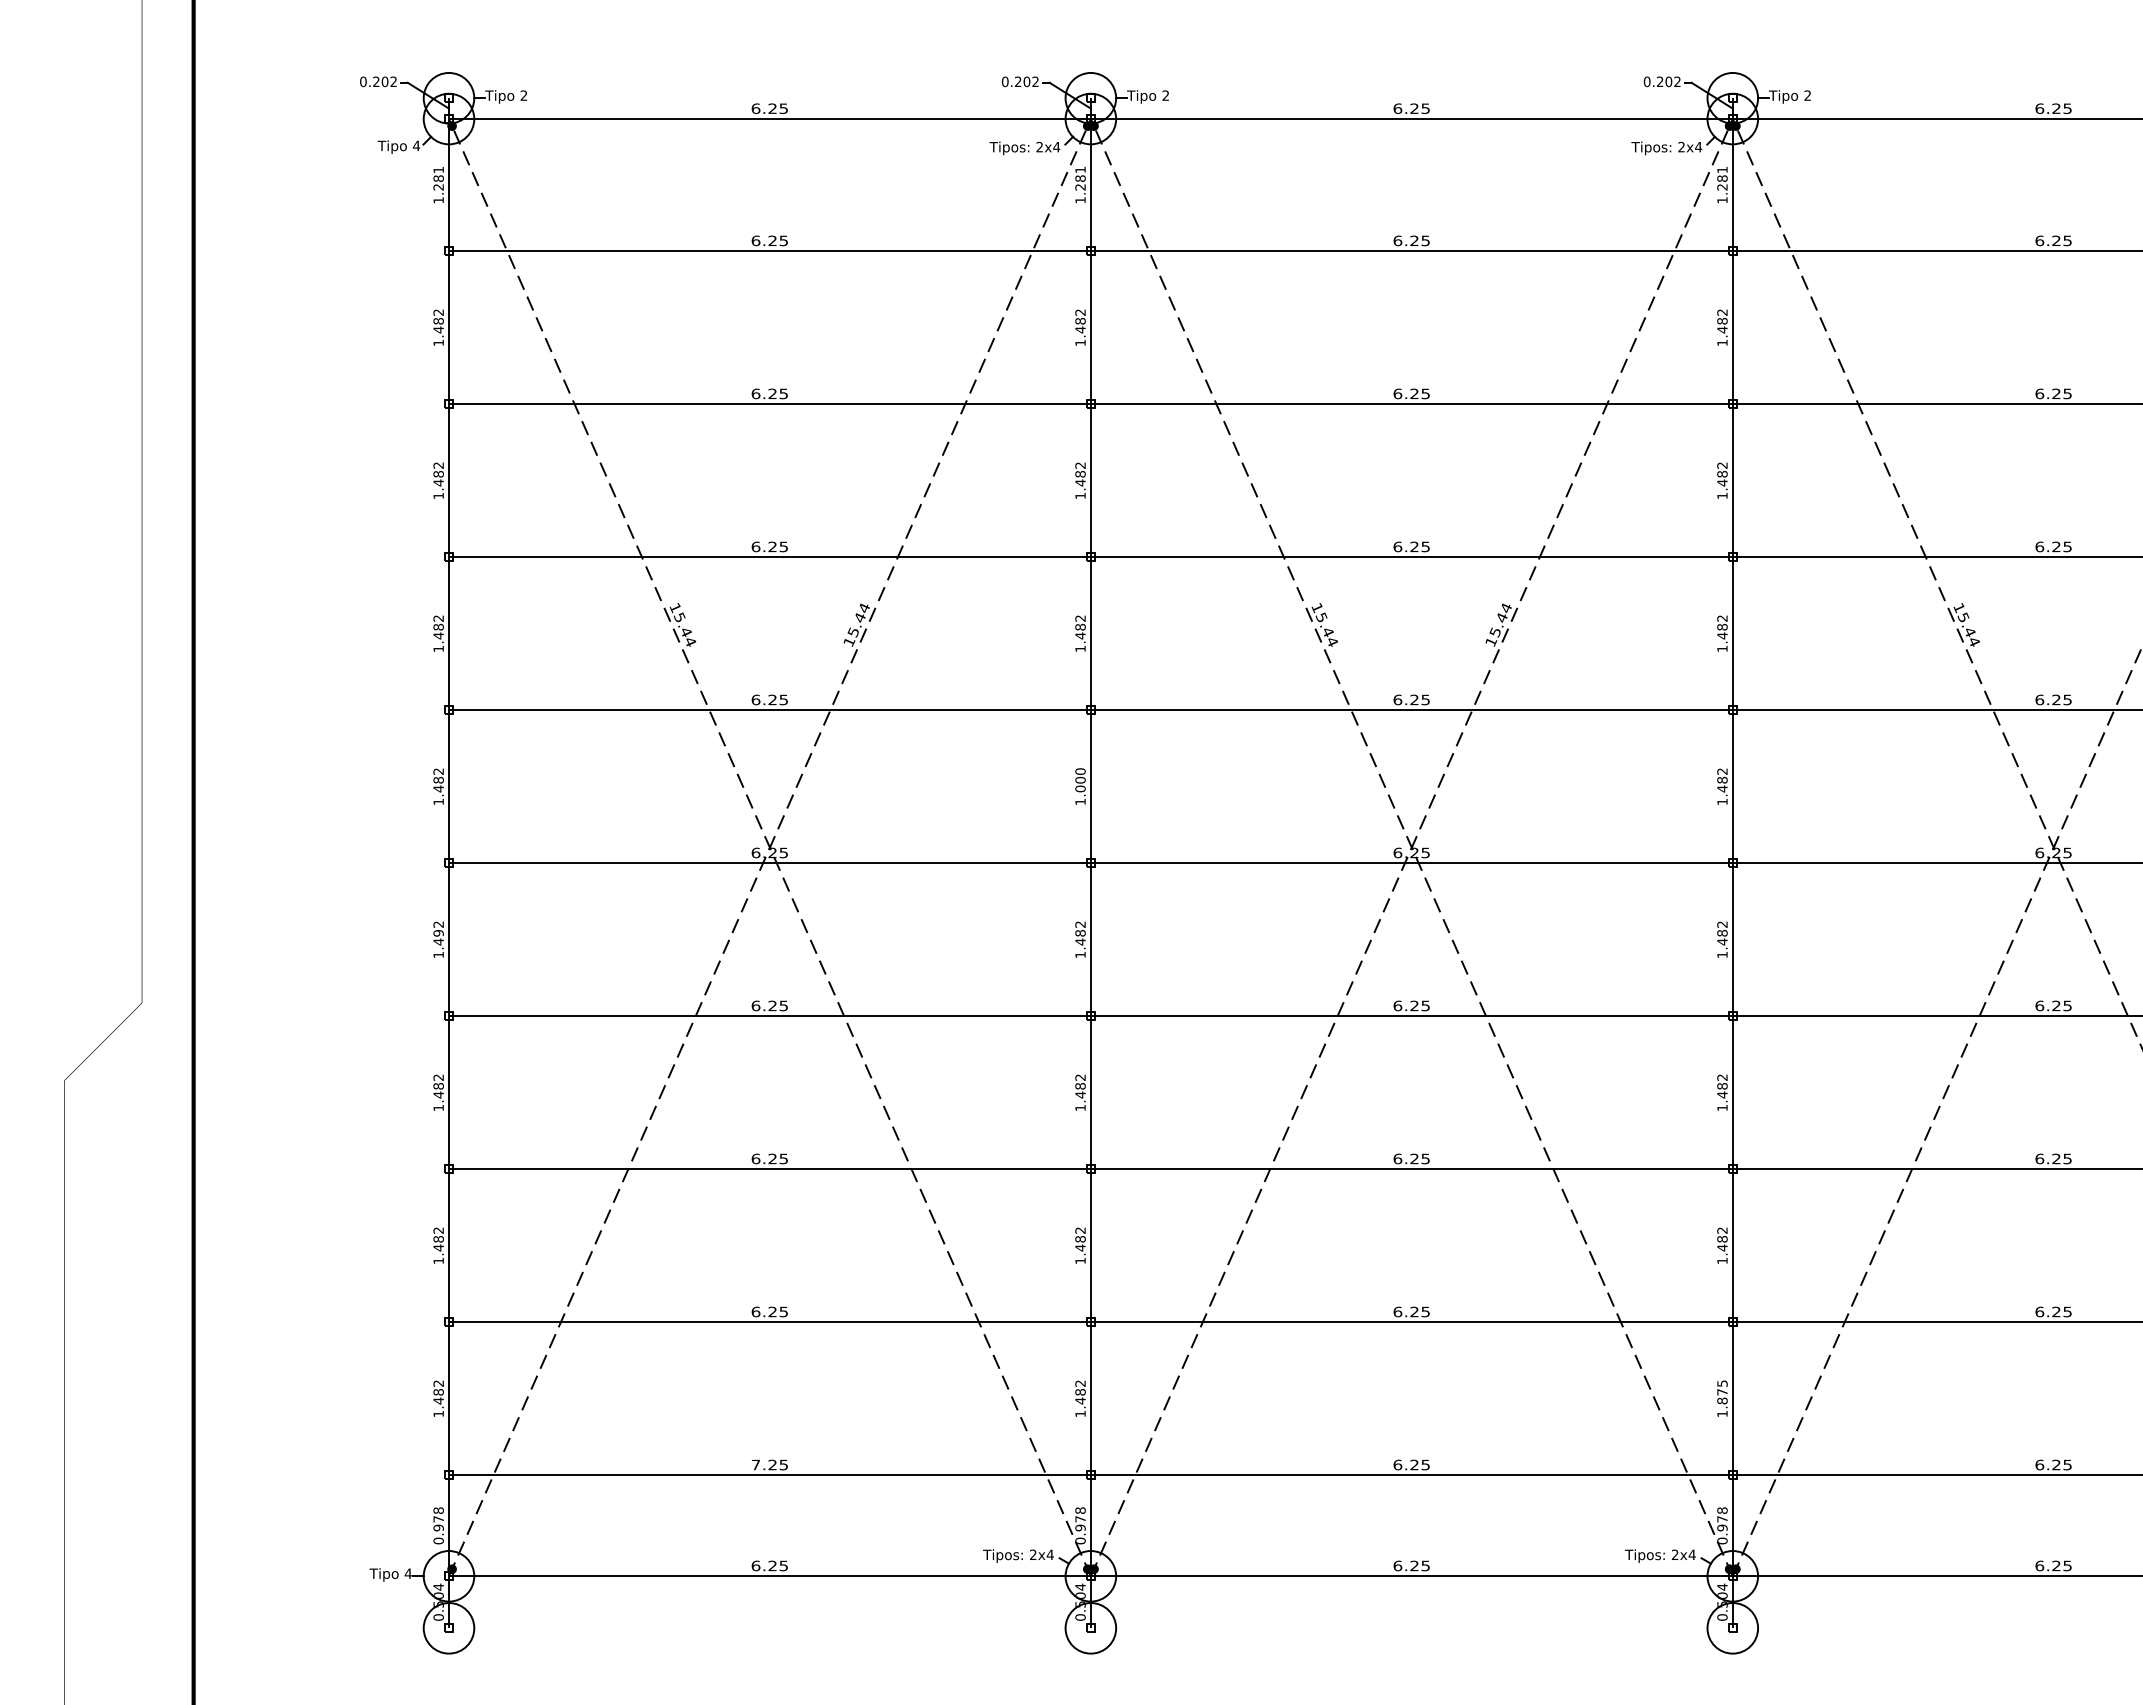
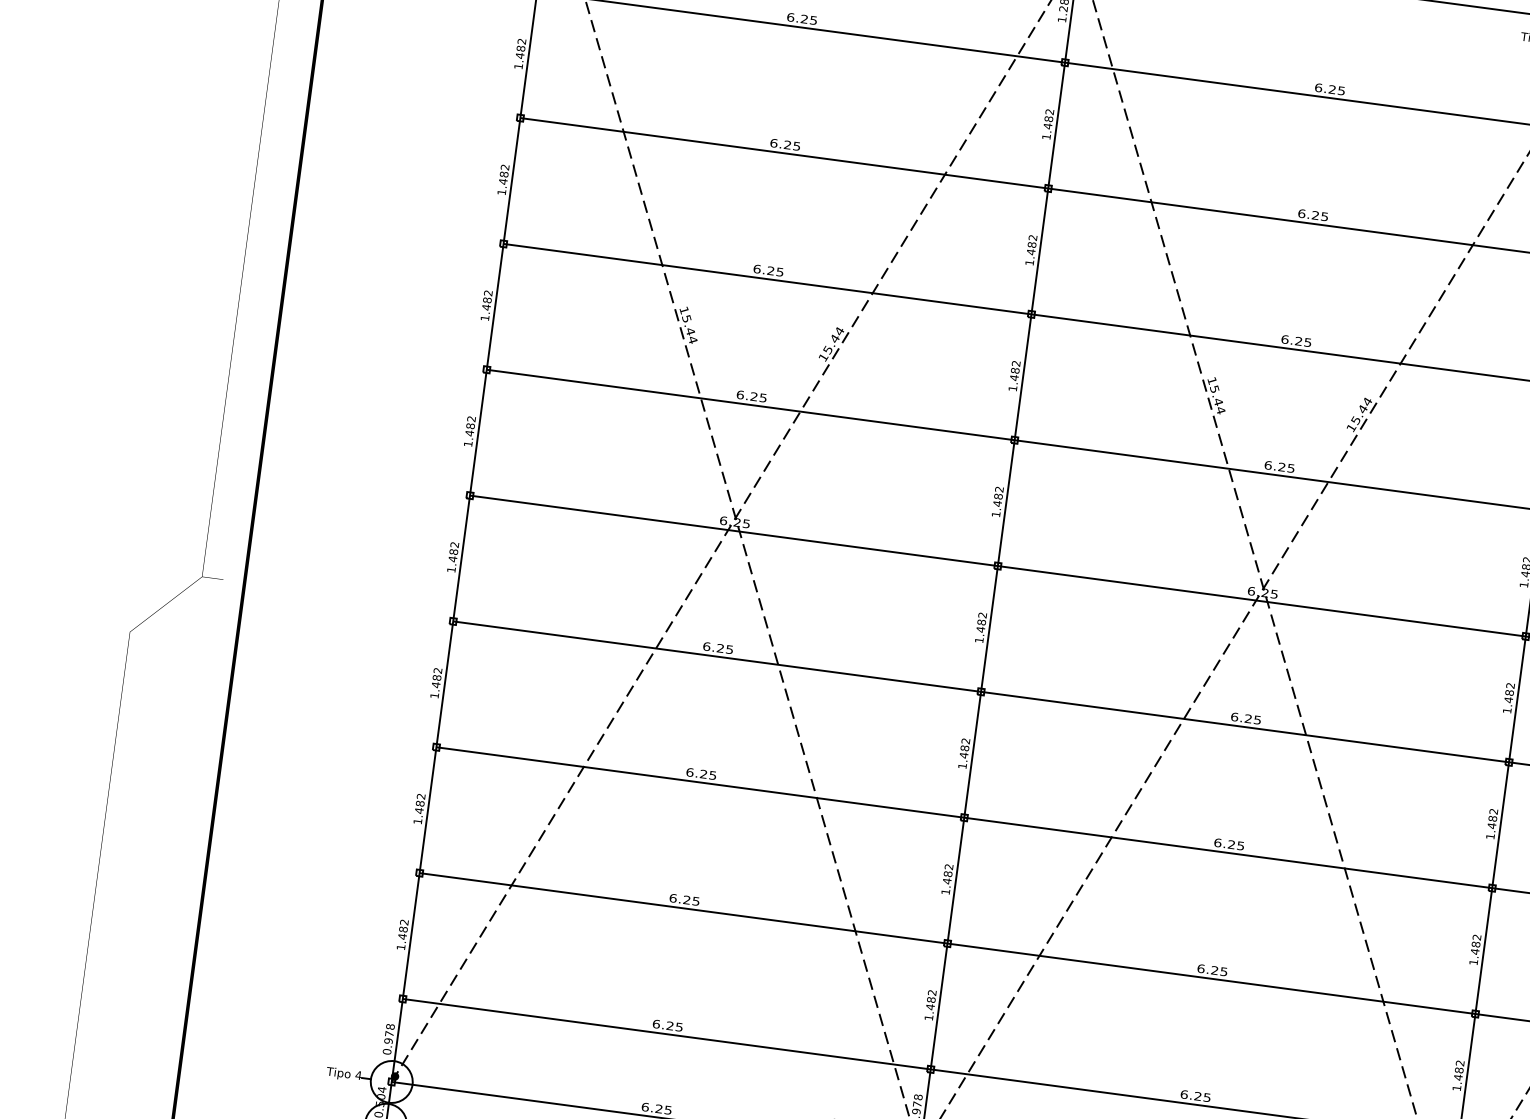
text: (1080, 780) -> (998, 496), 1.000 -> 1.482
text: (438, 933) -> (453, 552), 1.492 -> 1.482
text: (1722, 1392) -> (1459, 1070), 1.875 -> 1.482
text: (755, 1464) -> (656, 1023), 7.25 -> 6.25

